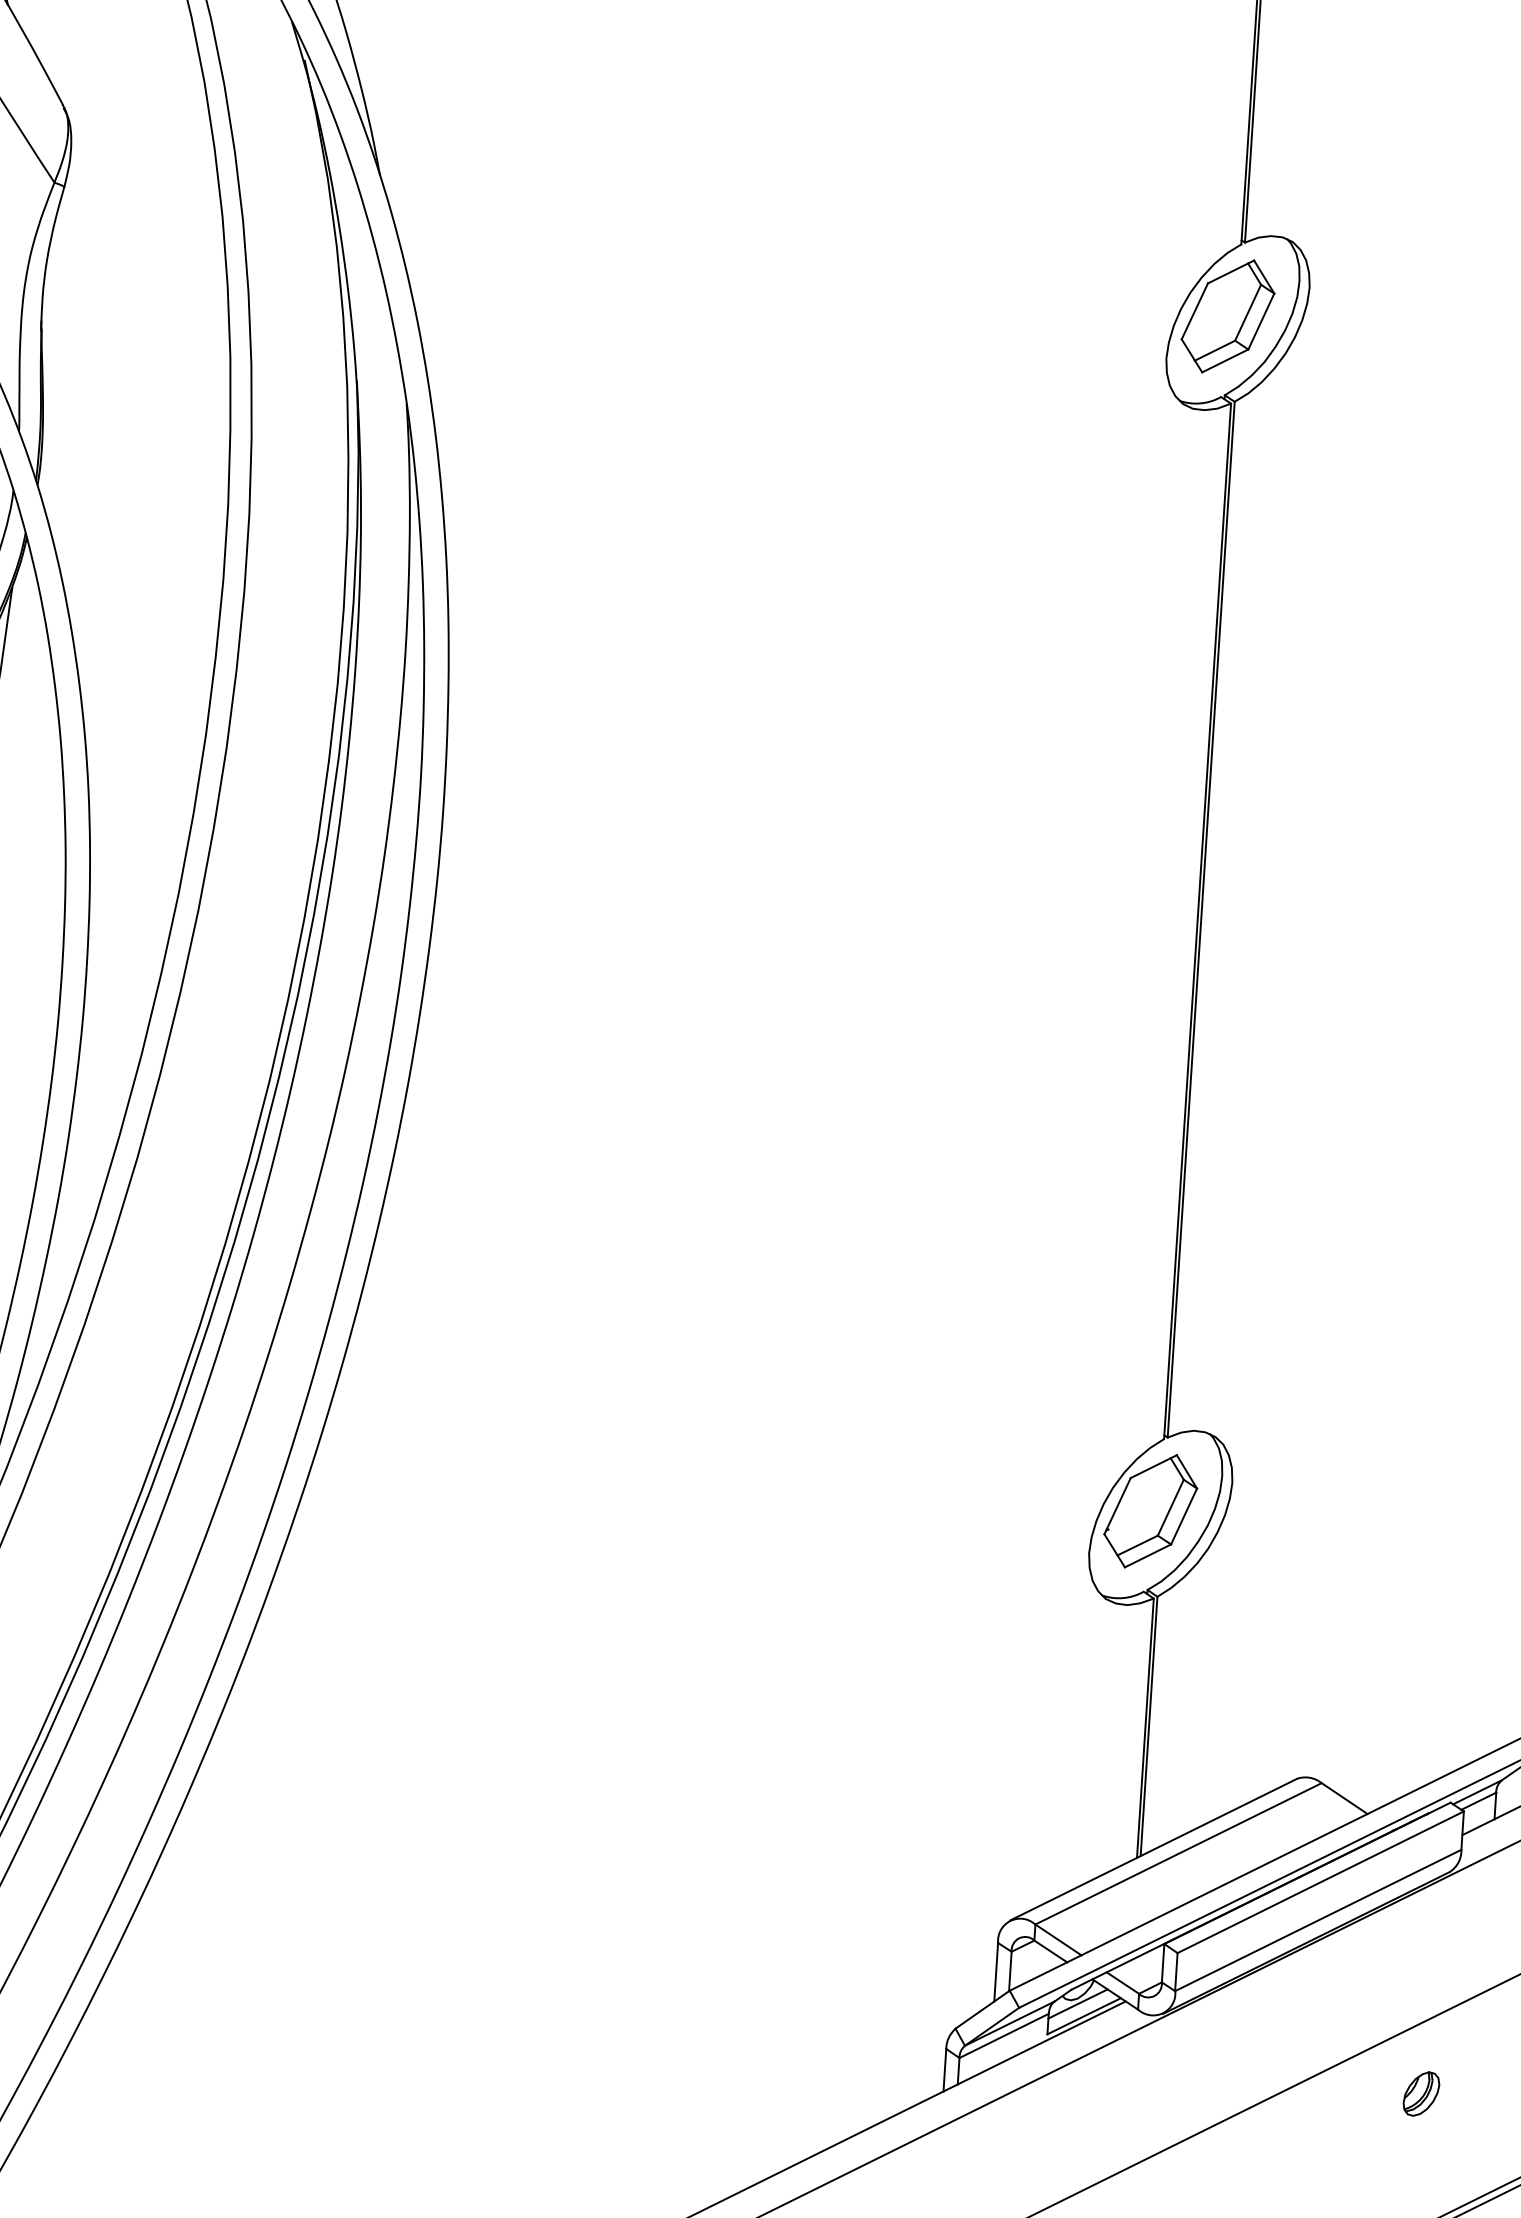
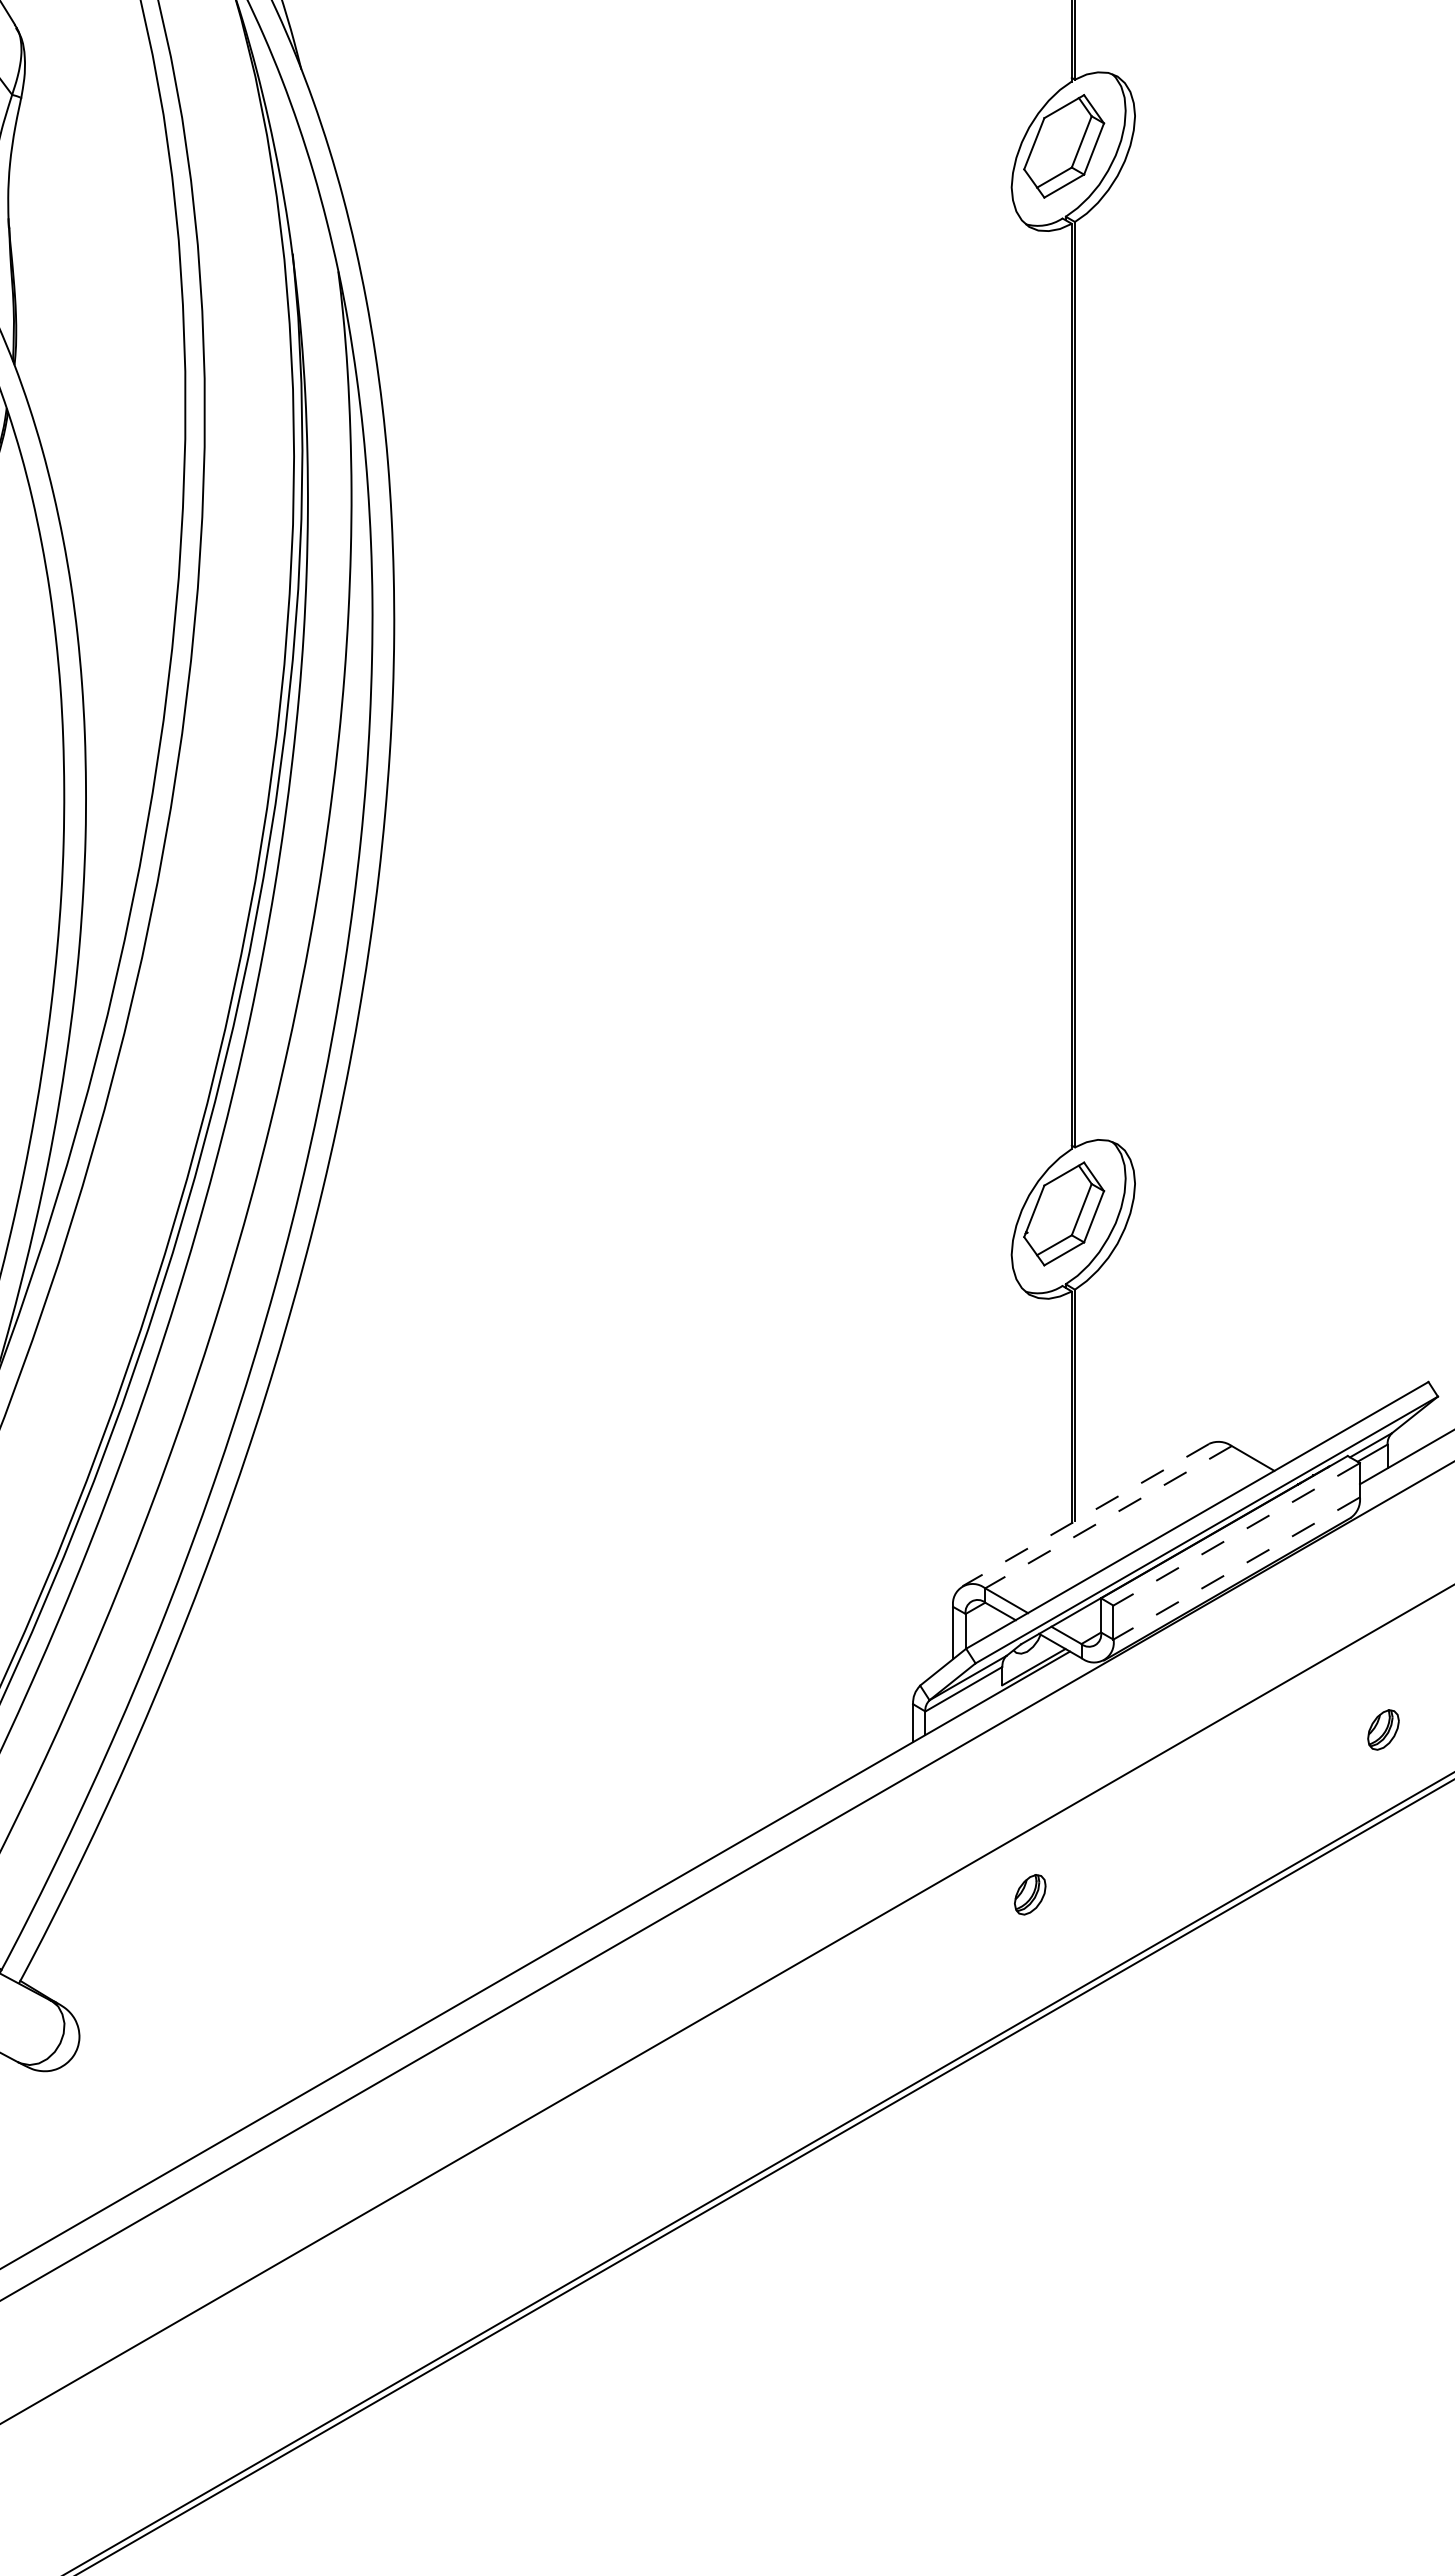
line: (1152, 1850) -> (1085, 1515), solid -> dashed
line: (1178, 1854) -> (1108, 1517), solid -> dashed
line: (1320, 1882) -> (1236, 1534), solid -> dashed
line: (1318, 1920) -> (1236, 1568), solid -> dashed
line: (1077, 2003) -> (1027, 1656), removed
part: (1421, 2093) -> (1383, 1729), moved

